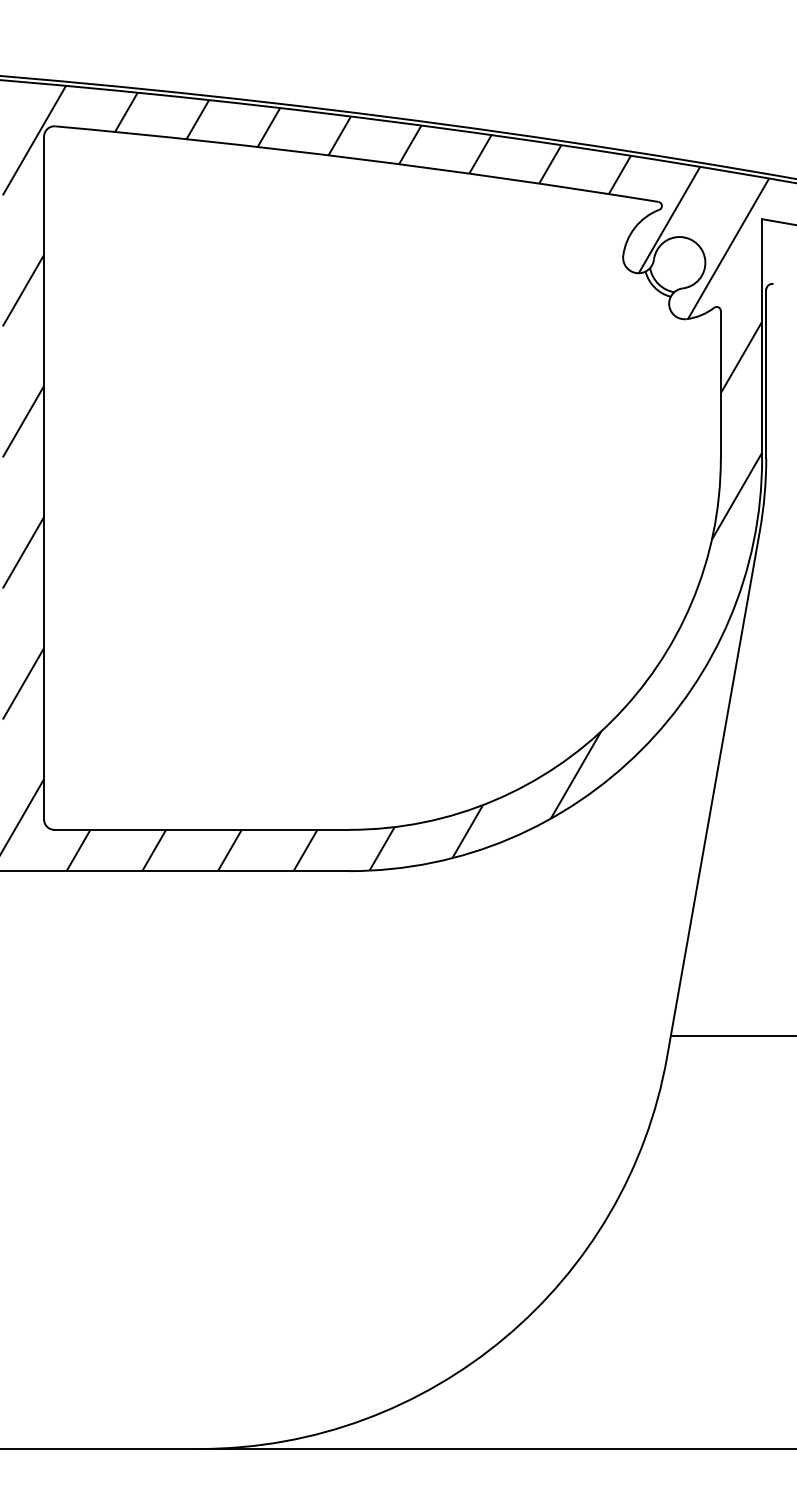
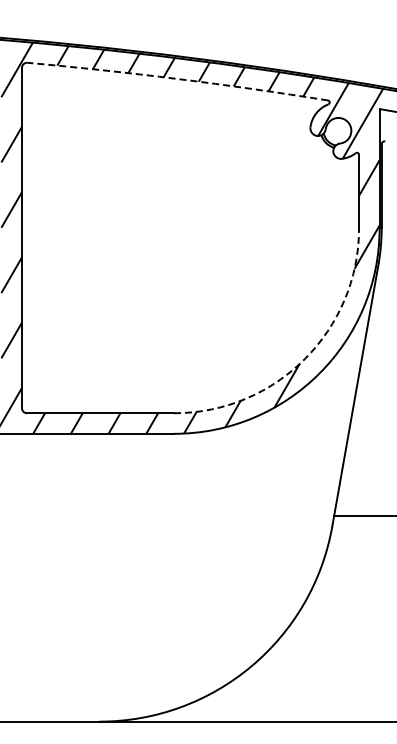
arc: (358, 159) -> (178, 79), solid -> dashed
arc: (611, 721) -> (304, 359), solid -> dashed

